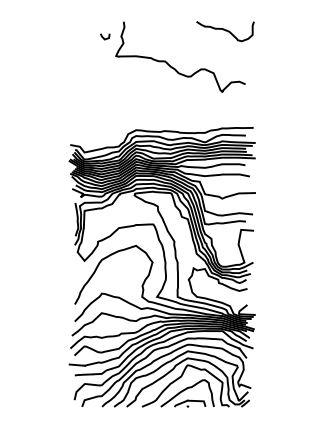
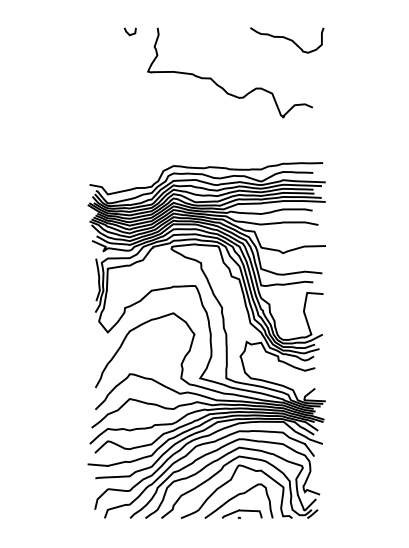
line: (104, 37) -> (129, 32), moved

